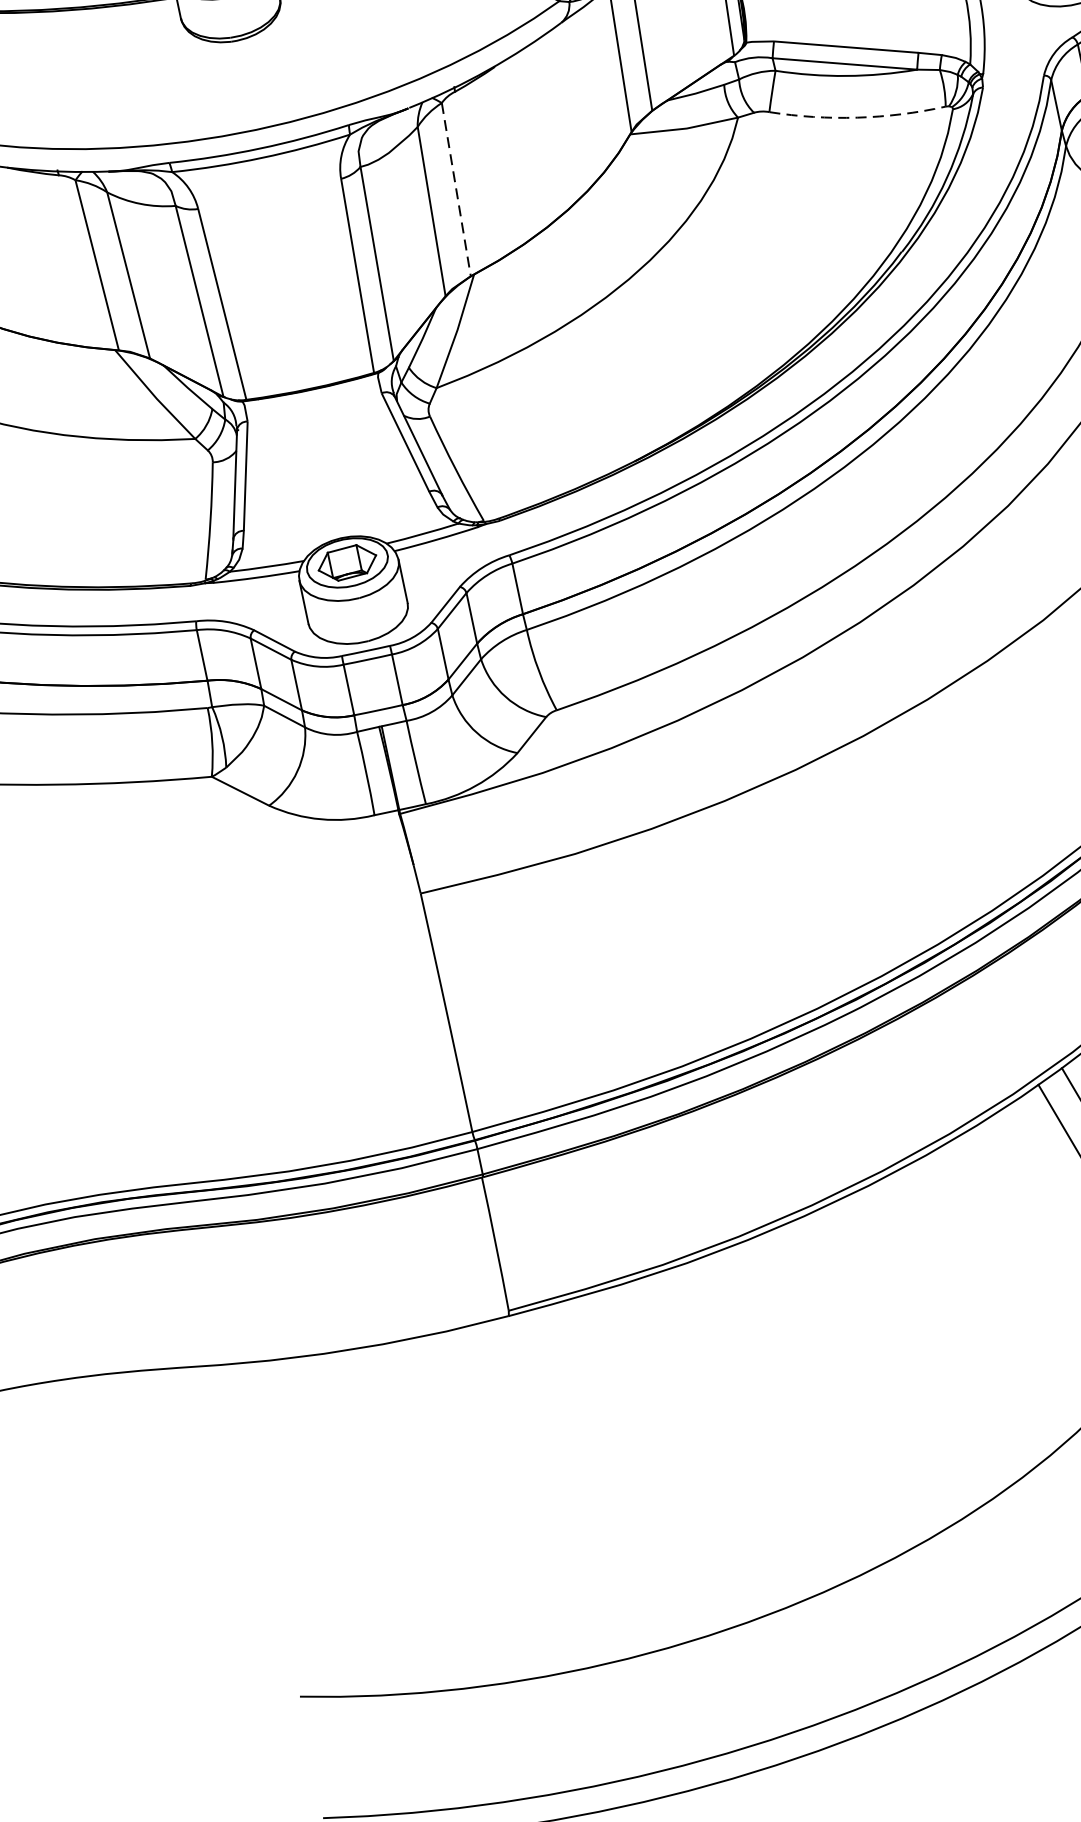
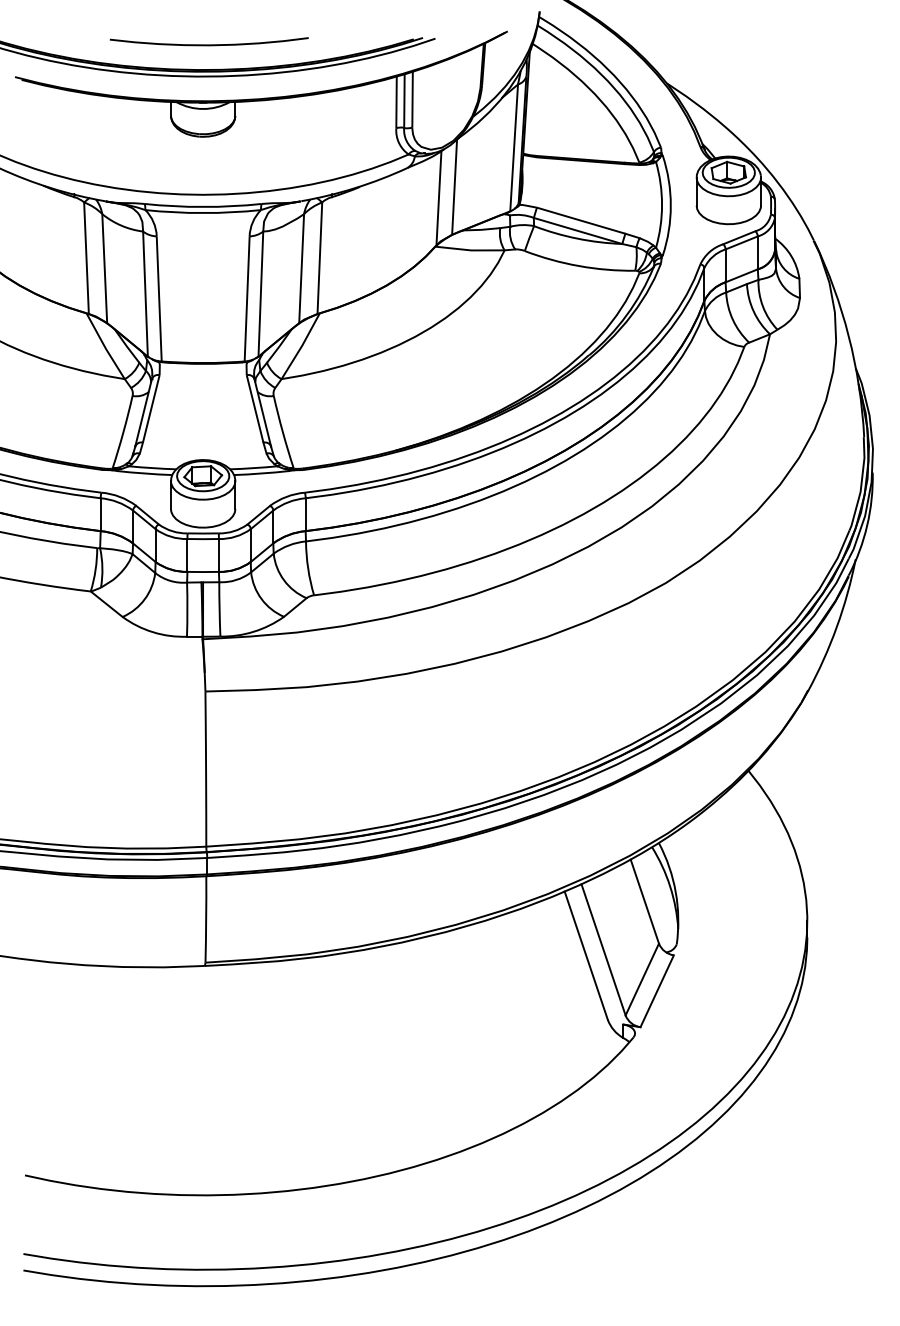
arc: (858, 118) -> (579, 266), dashed -> solid
line: (455, 190) -> (319, 258), dashed -> solid

